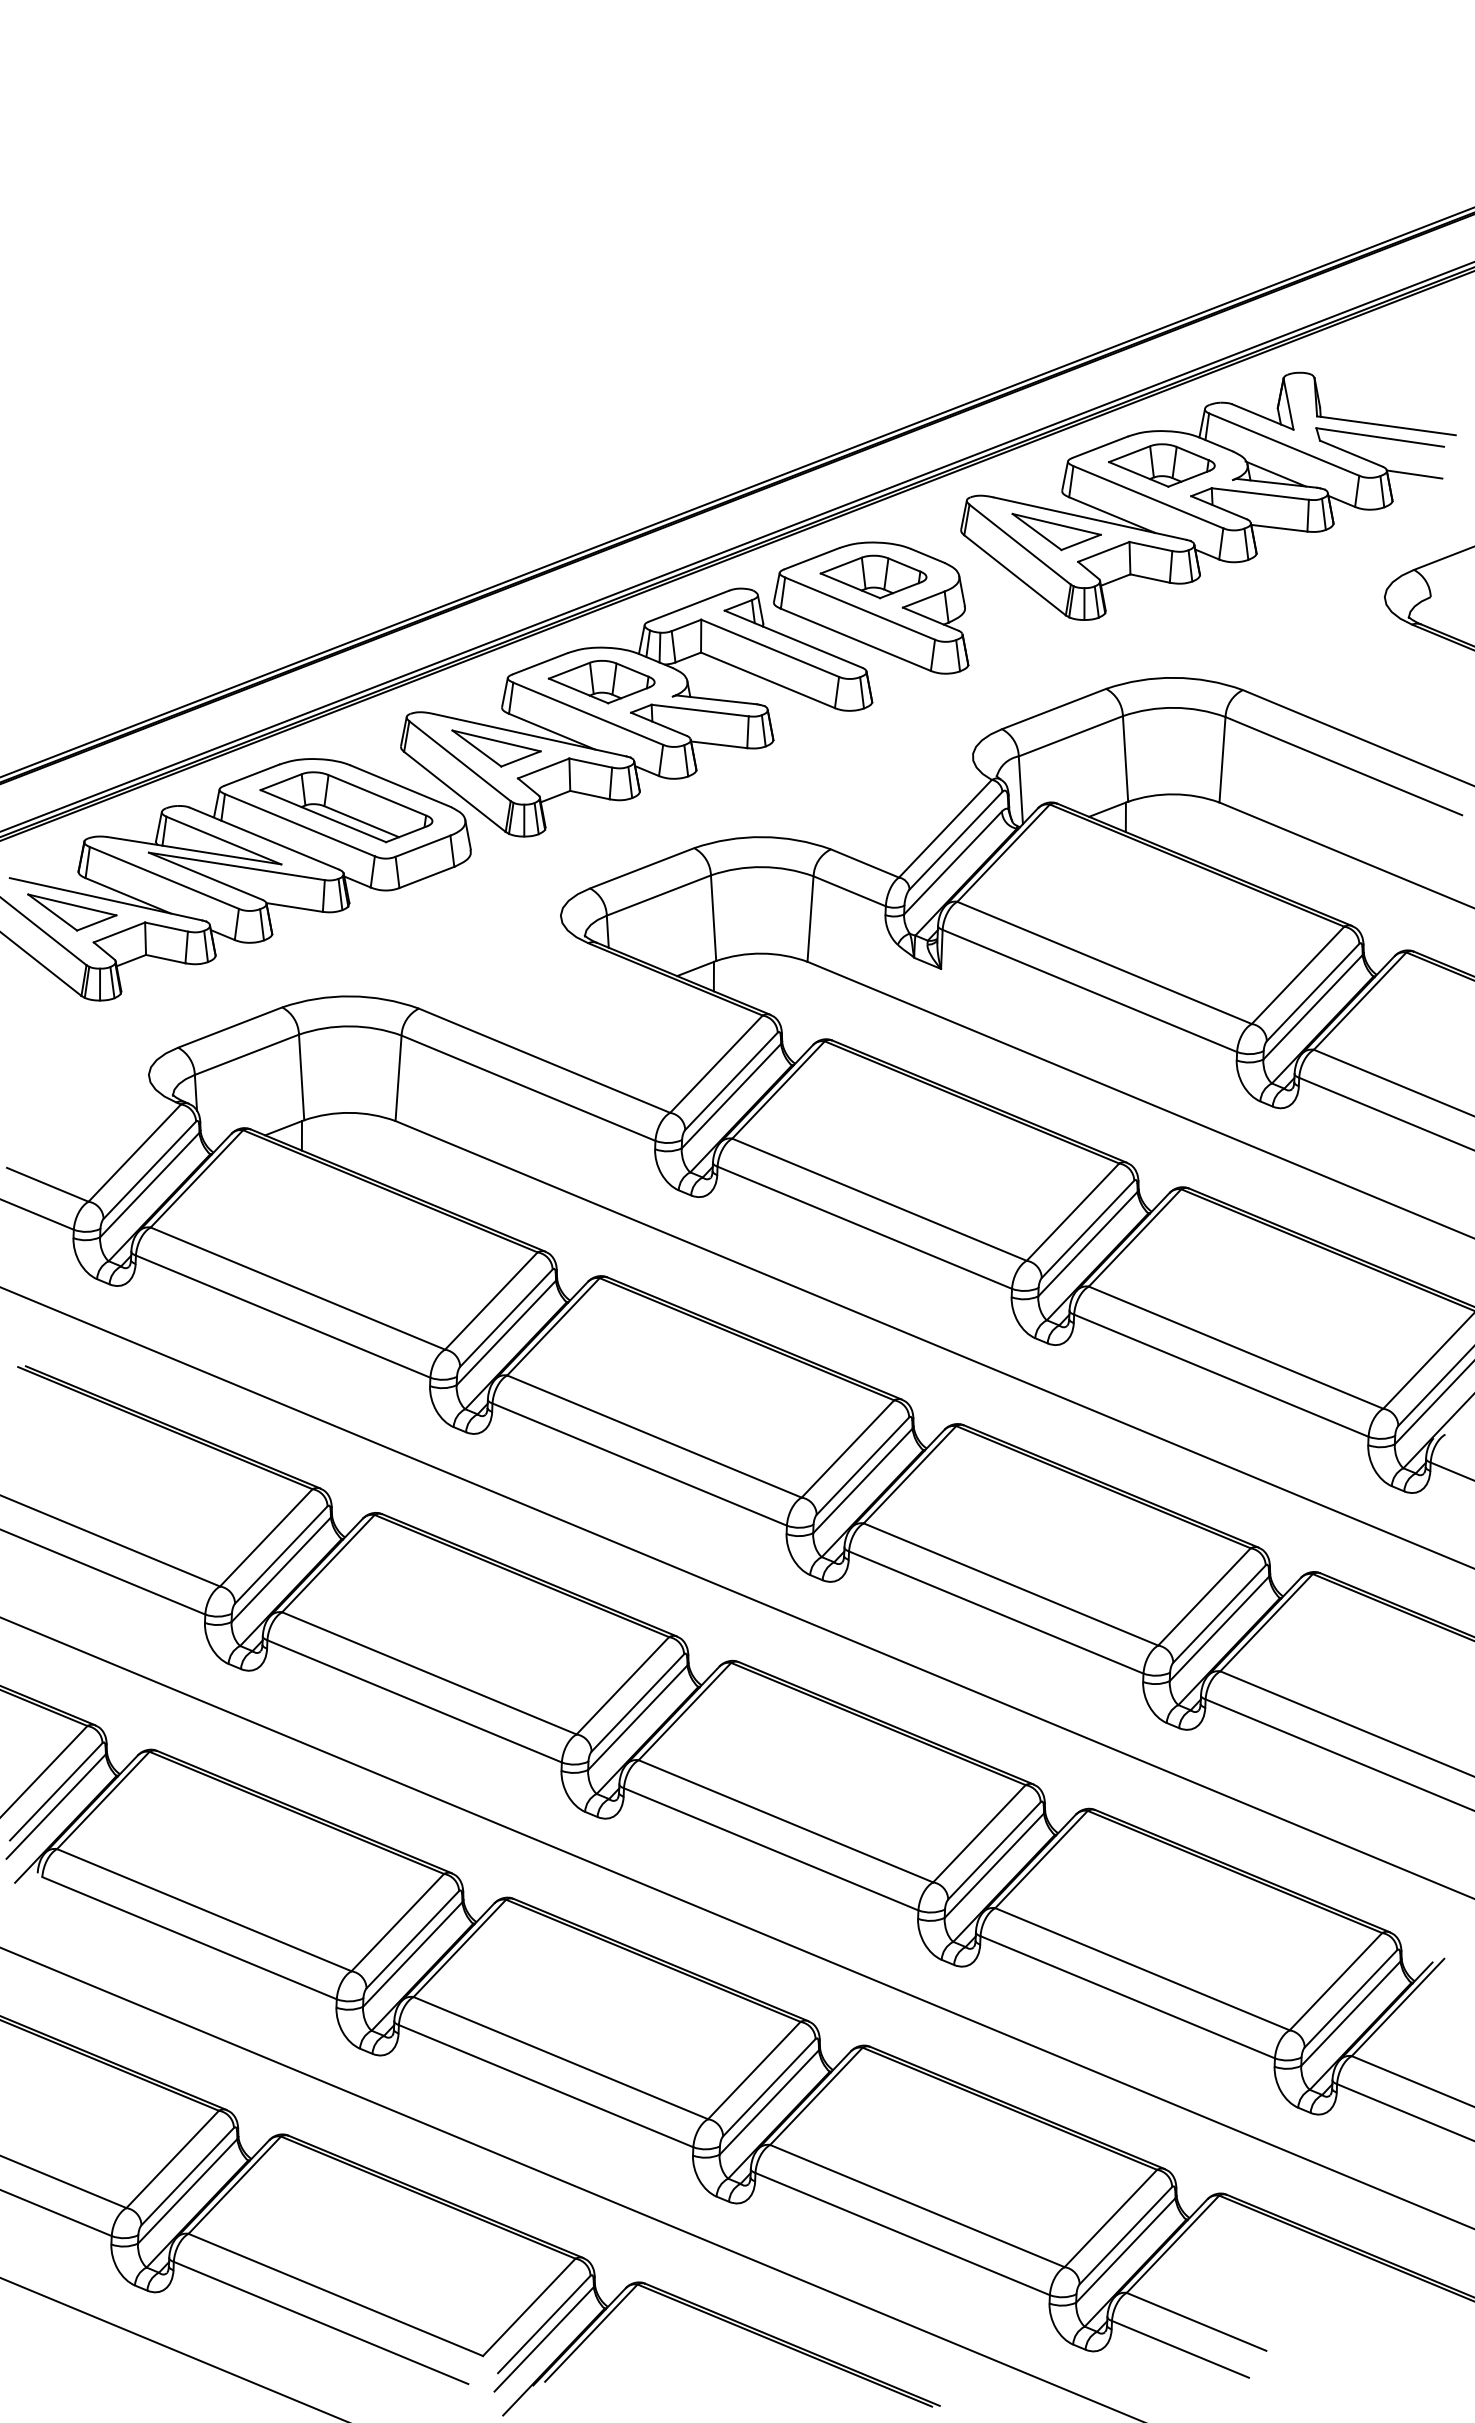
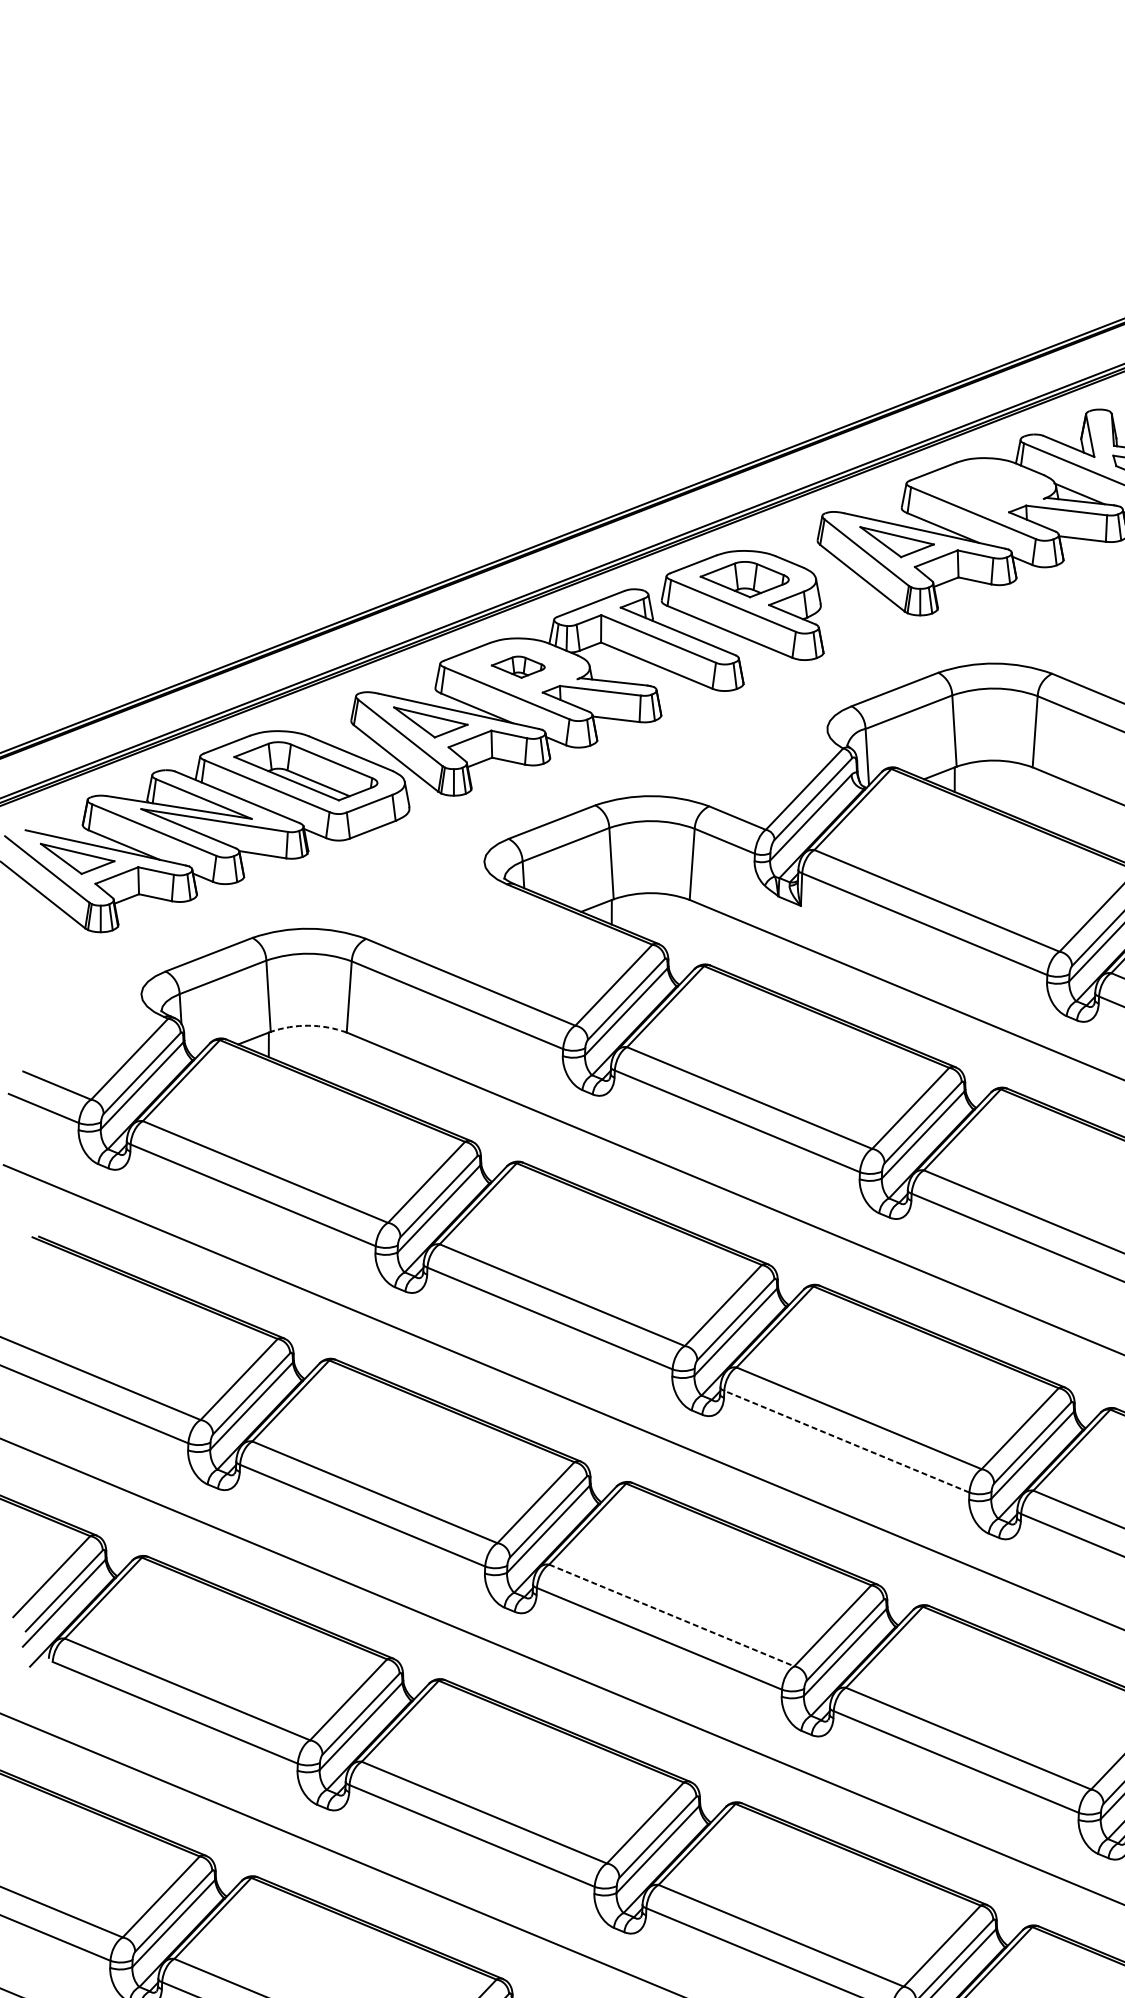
part: (1161, 465) -> (984, 486), removed
part: (601, 682) -> (518, 667), size x0.6
arc: (349, 1112) -> (308, 1025), solid -> dashed
line: (995, 1612) -> (846, 1441), solid -> dashed
line: (786, 1821) -> (672, 1615), solid -> dashed

